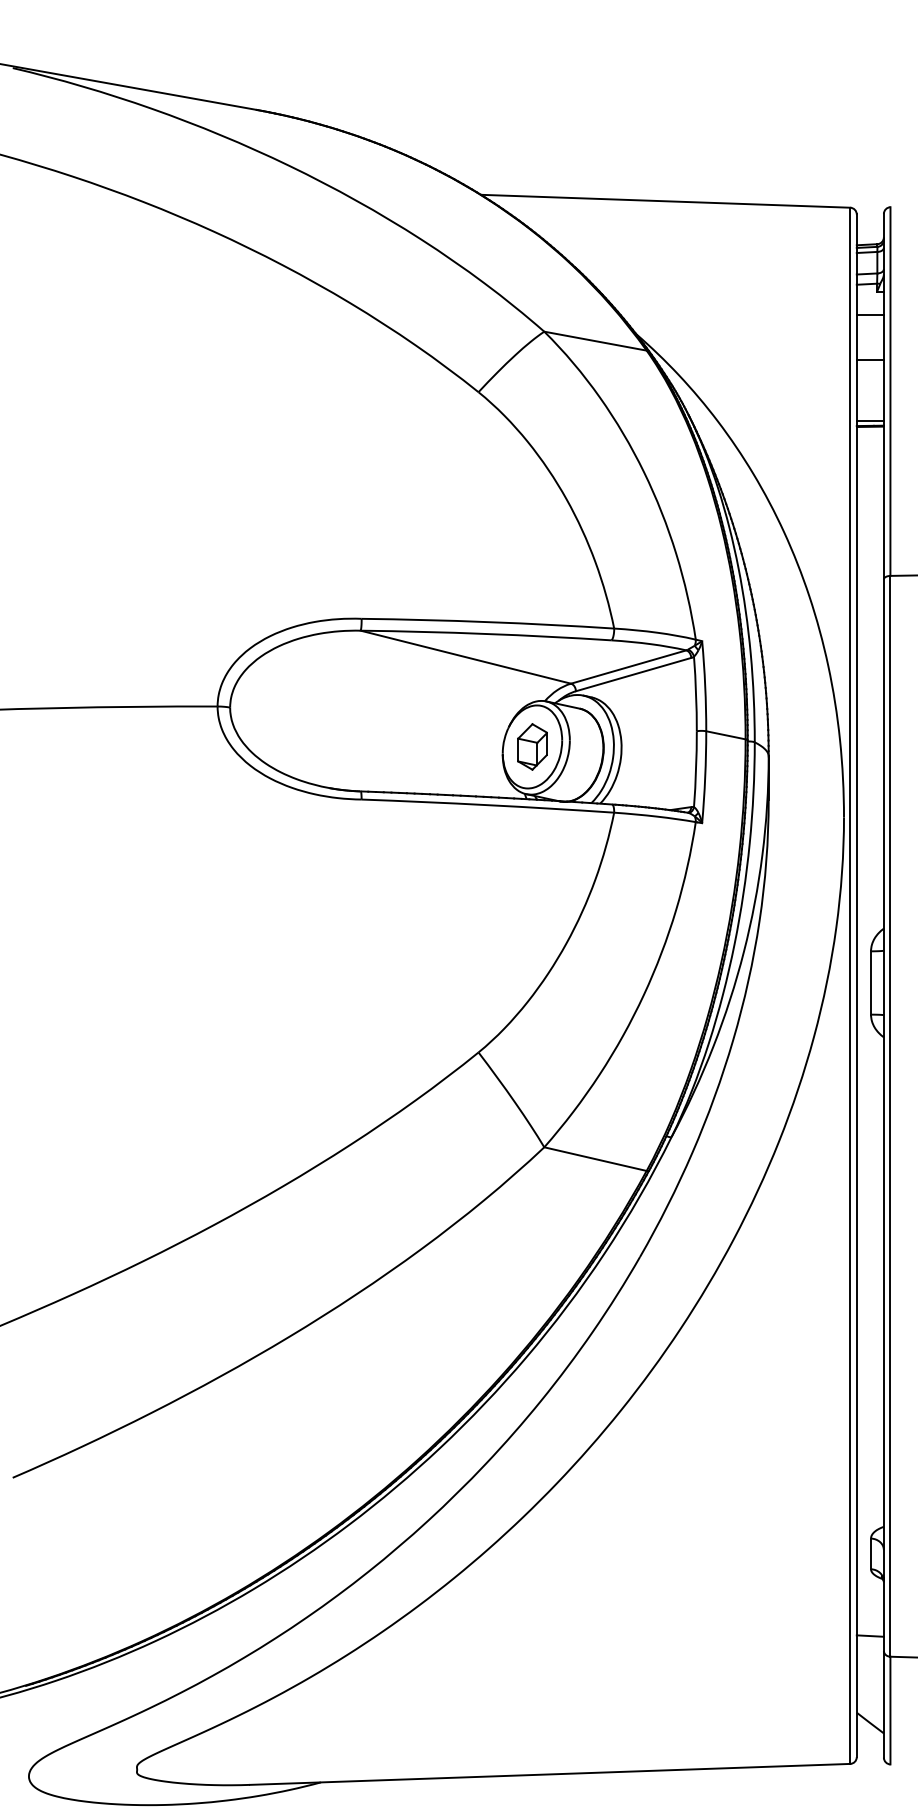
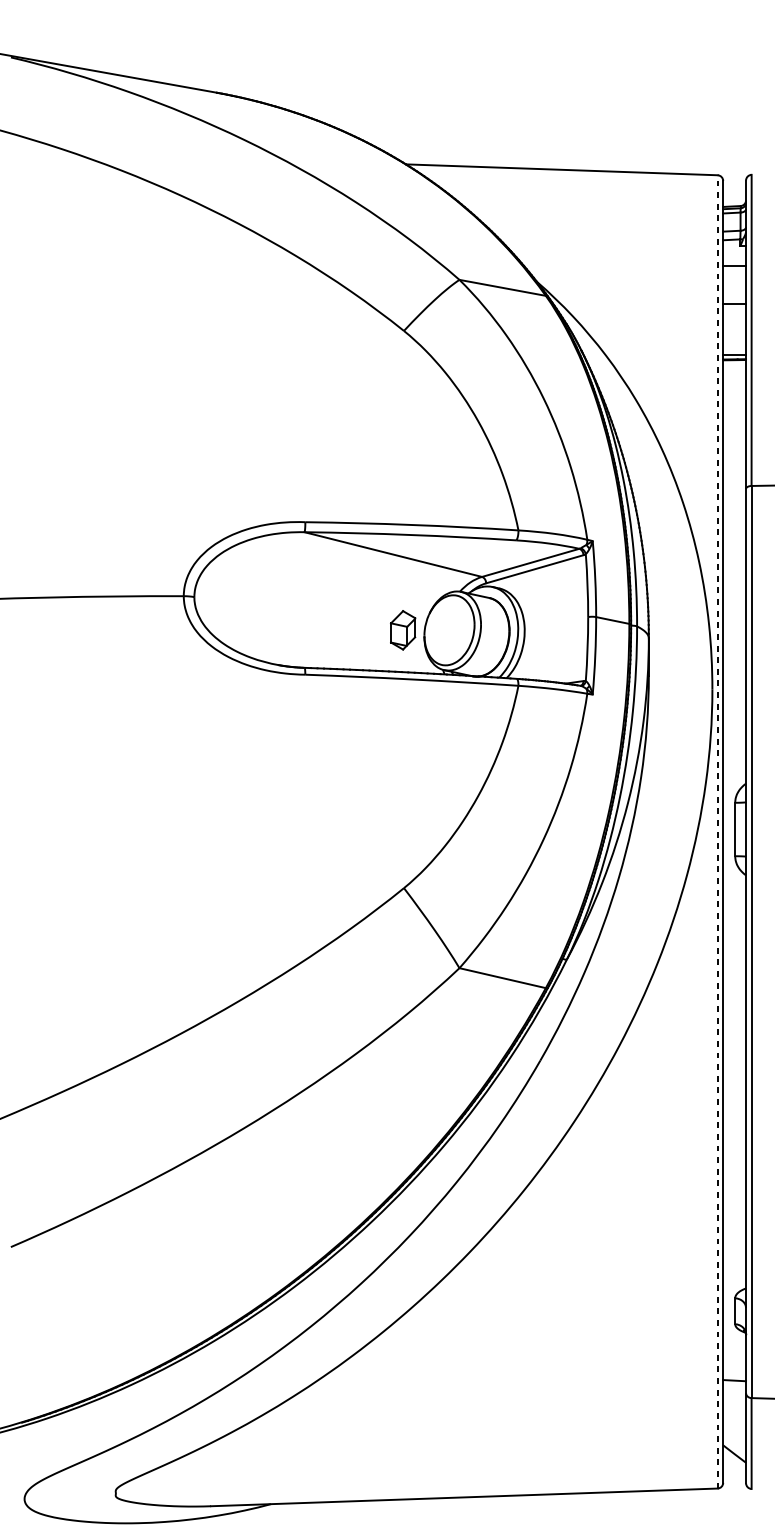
part: (532, 746) -> (403, 629), moved
line: (850, 985) -> (717, 831), solid -> dashed

